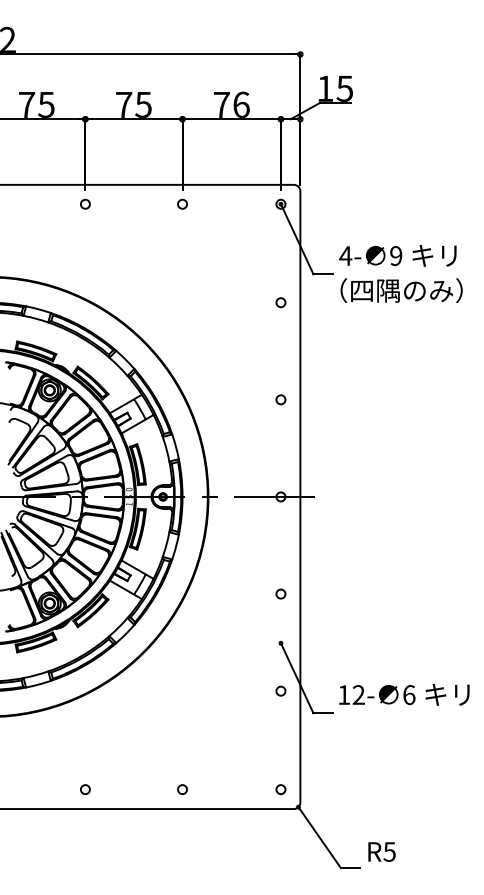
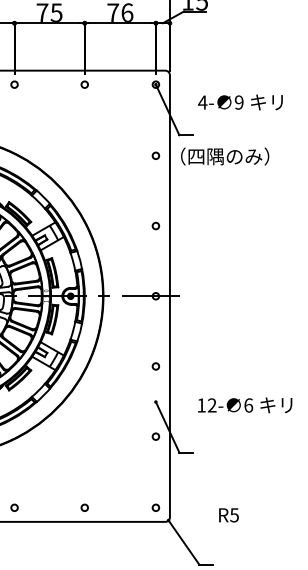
text: (397, 255) -> (240, 102), moved
text: (401, 290) -> (224, 156), moved
text: (404, 694) -> (245, 405), moved
text: (381, 851) -> (228, 514), moved

